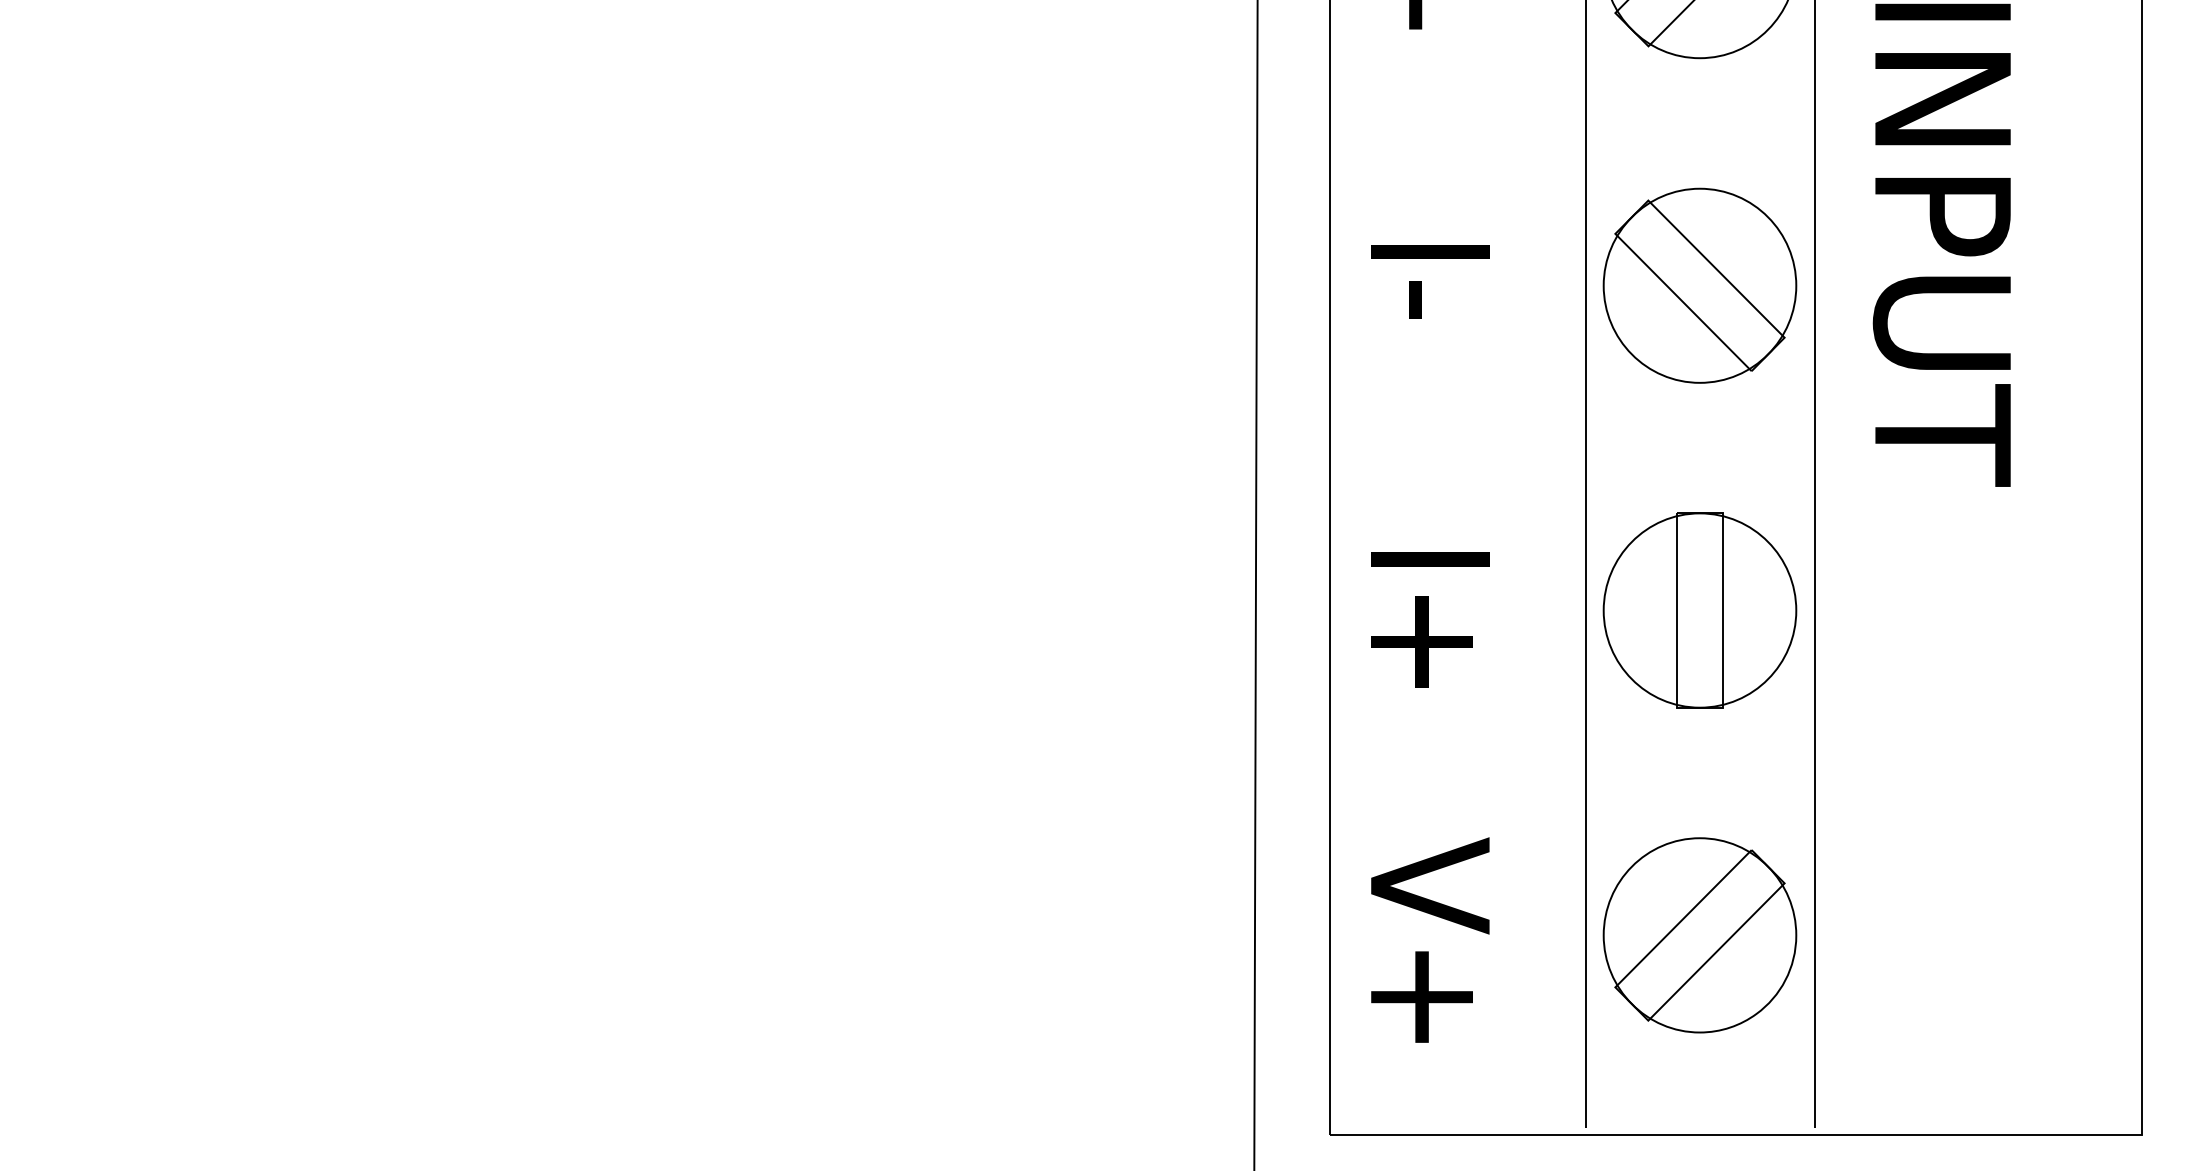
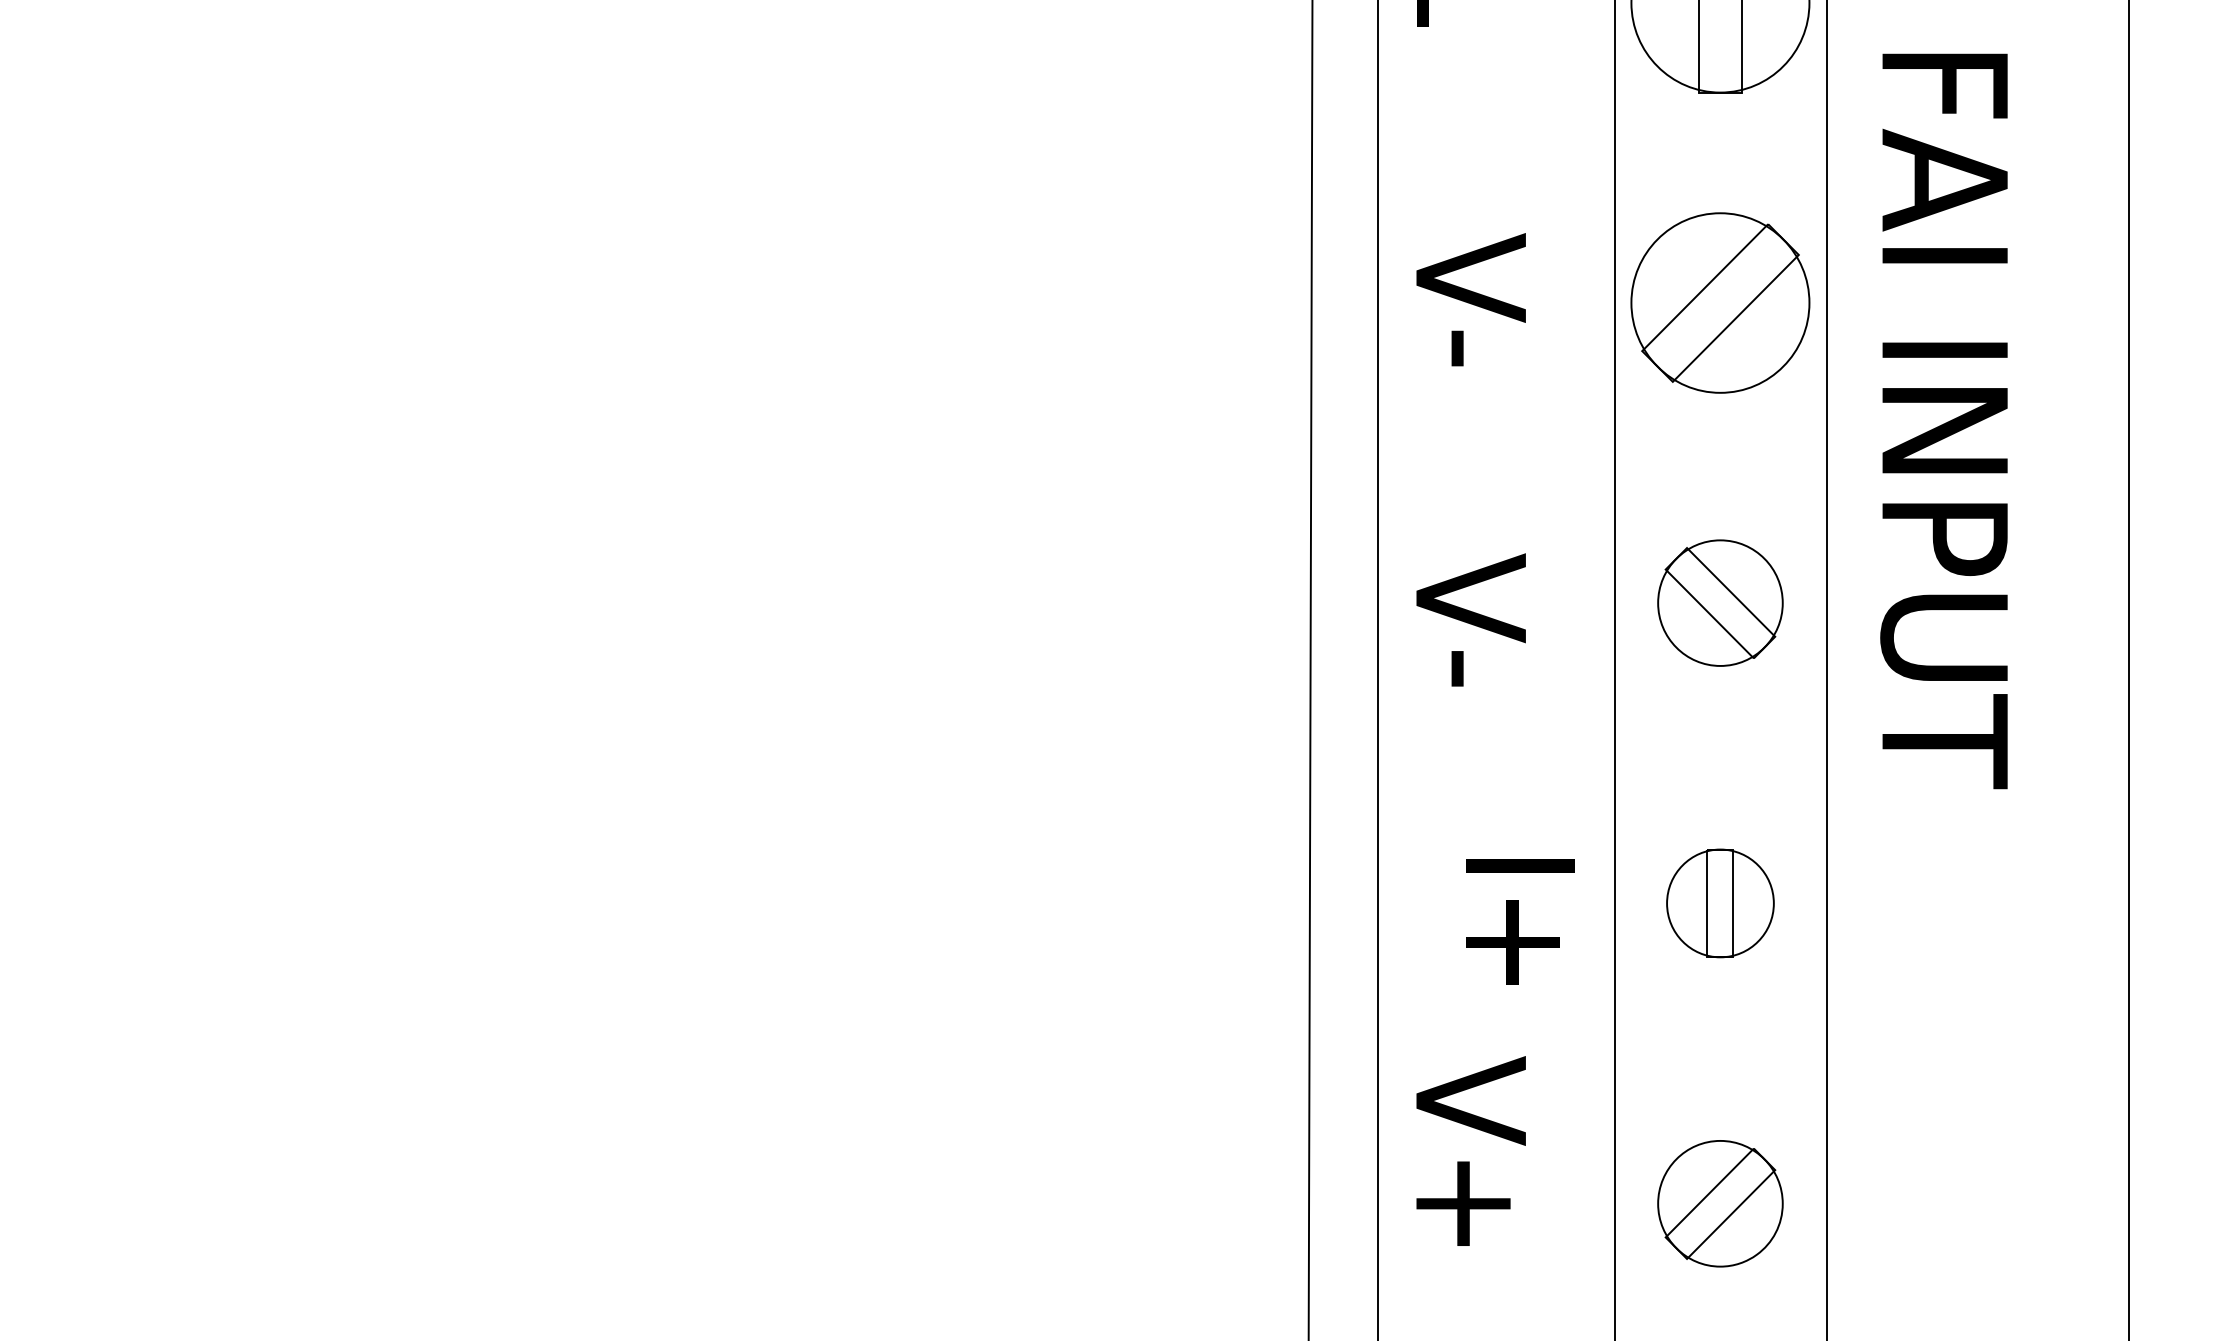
part: (1700, 285) -> (1720, 602), size x0.7
text: (1429, 303) -> (1470, 619), I- -> V-
part: (1700, 610) -> (1720, 903), size x0.6
text: (1430, 619) -> (1520, 921), moved
part: (1700, 935) -> (1720, 1203), size x0.7
text: (1429, 939) -> (1470, 1150), moved

